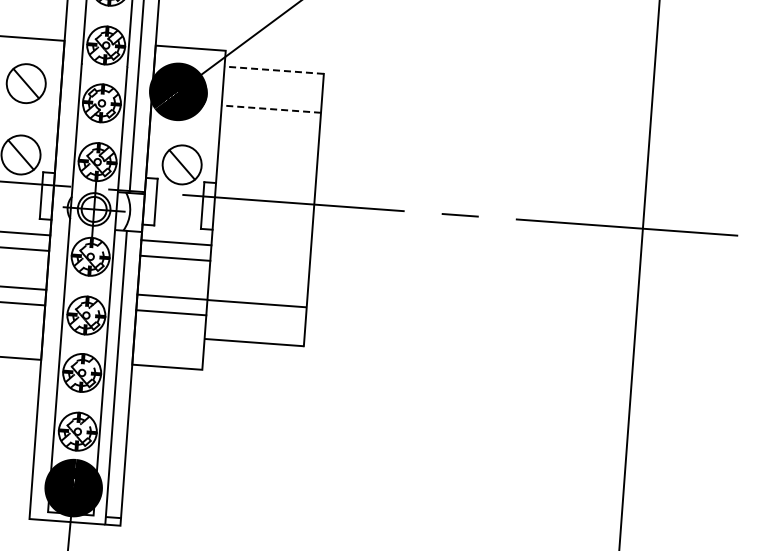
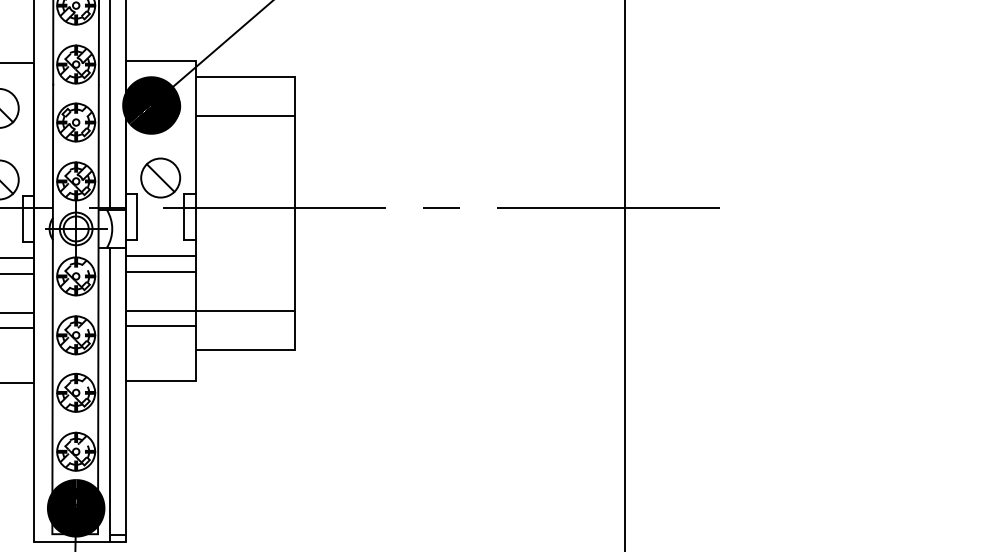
line: (274, 69) -> (245, 76), dashed -> solid
line: (271, 108) -> (245, 115), dashed -> solid

